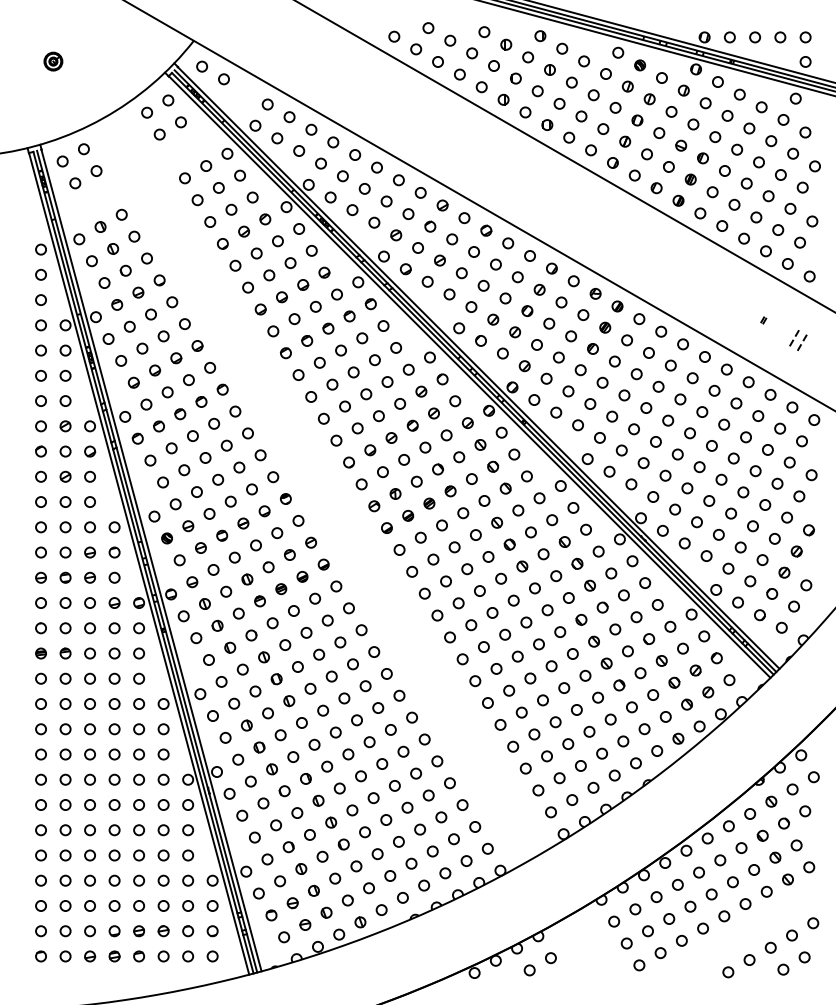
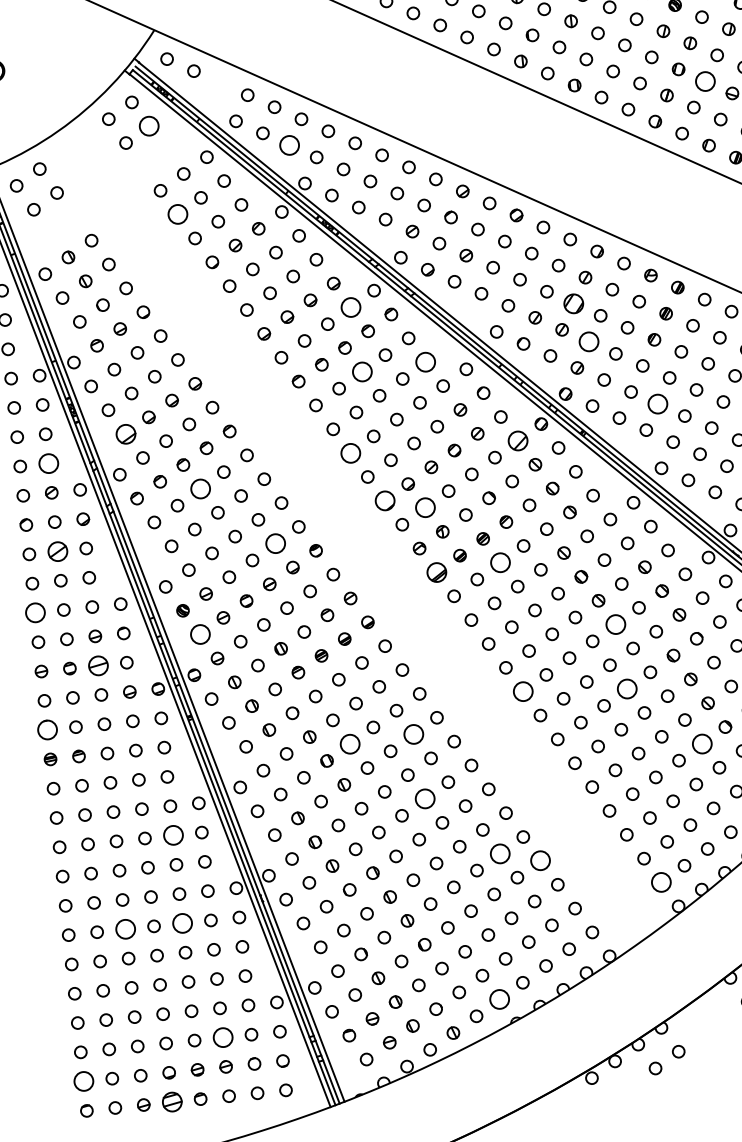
circle: (180, 122) -> (148, 126), size x1.6
circle: (659, 132) -> (705, 80), size x1.6
circle: (299, 150) -> (290, 144), size x1.6
circle: (197, 200) -> (177, 214), size x1.6
circle: (336, 294) -> (350, 307), size x1.6
part: (527, 310) -> (573, 303), size x1.6
circle: (536, 344) -> (588, 341), size x1.6
circle: (396, 347) -> (426, 361), size x1.6
circle: (340, 350) -> (361, 371), size x1.6
part: (133, 382) -> (125, 433), size x1.6
circle: (65, 400) -> (48, 462), size x1.6
circle: (590, 403) -> (658, 403), size x1.6
circle: (323, 418) -> (350, 452), size x1.6
part: (467, 422) -> (517, 440), size x1.6
circle: (192, 435) -> (200, 488), size x1.6
circle: (348, 462) -> (384, 500), size x1.6
circle: (382, 472) -> (425, 508), size x1.6
part: (65, 476) -> (57, 551), size x1.6
circle: (251, 489) -> (275, 543), size x1.6
circle: (441, 525) -> (499, 562), size x1.6
circle: (40, 527) -> (34, 613), size x1.6
part: (386, 527) -> (436, 571), size x1.6
circle: (179, 560) -> (200, 634), size x1.6
part: (89, 577) -> (97, 665), size x1.6
circle: (534, 588) -> (615, 624), size x1.6
circle: (40, 628) -> (46, 730), size x1.6
circle: (449, 637) -> (522, 691), size x1.6
circle: (538, 644) -> (626, 689), size x1.6
circle: (352, 664) -> (413, 734), size x1.6
circle: (297, 666) -> (349, 743), size x1.6
circle: (597, 697) -> (701, 743), size x1.6
circle: (356, 720) -> (424, 799), size x1.6
circle: (138, 729) -> (172, 835), size x1.6
circle: (415, 773) -> (499, 853), size x1.6
circle: (449, 783) -> (540, 861), size x1.6
circle: (89, 804) -> (124, 928), size x1.6
circle: (138, 804) -> (181, 922), size x1.6
circle: (550, 812) -> (660, 882), size x1.6
circle: (402, 897) -> (499, 999), size x1.6
circle: (163, 905) -> (222, 1037), size x1.6
circle: (40, 931) -> (83, 1082), size x1.6
part: (114, 956) -> (172, 1102), size x1.6

